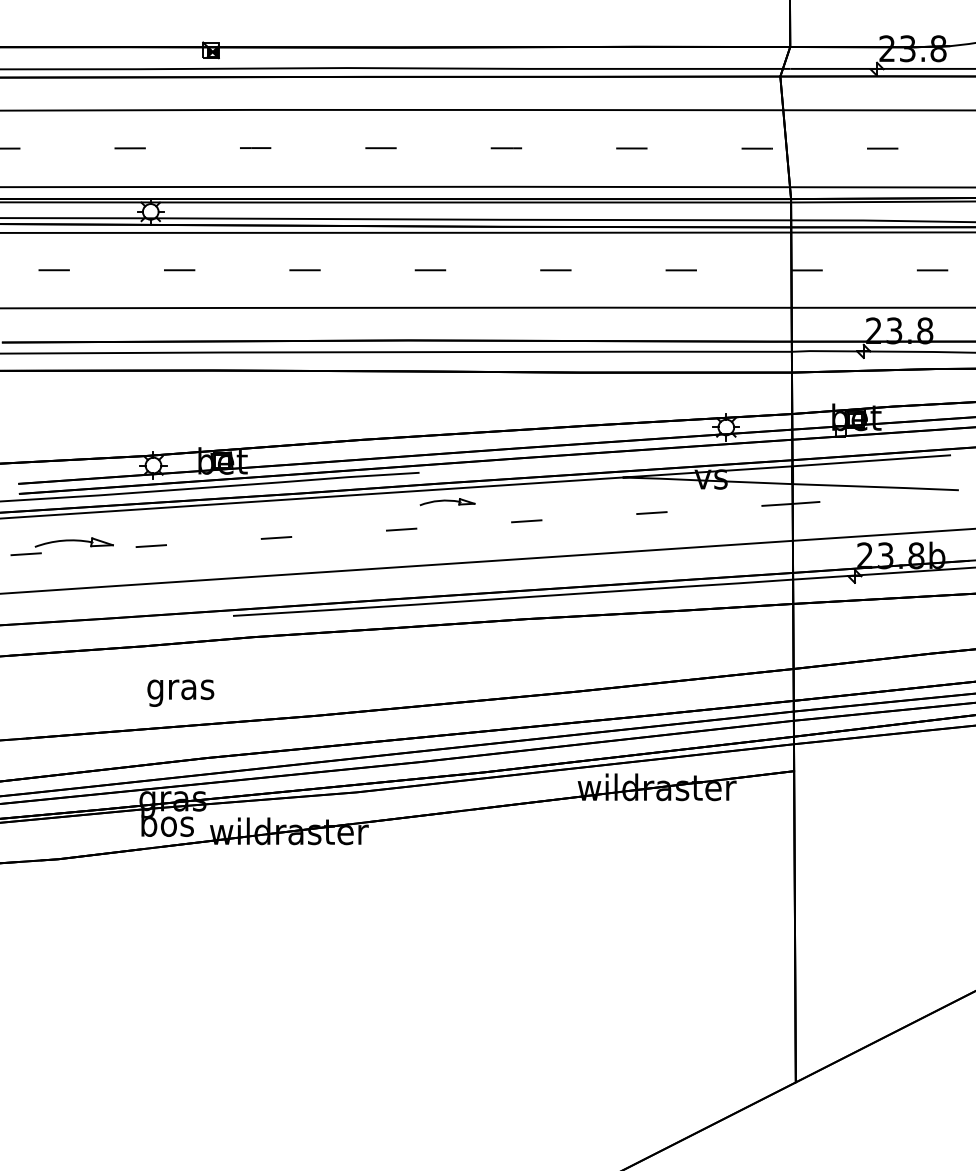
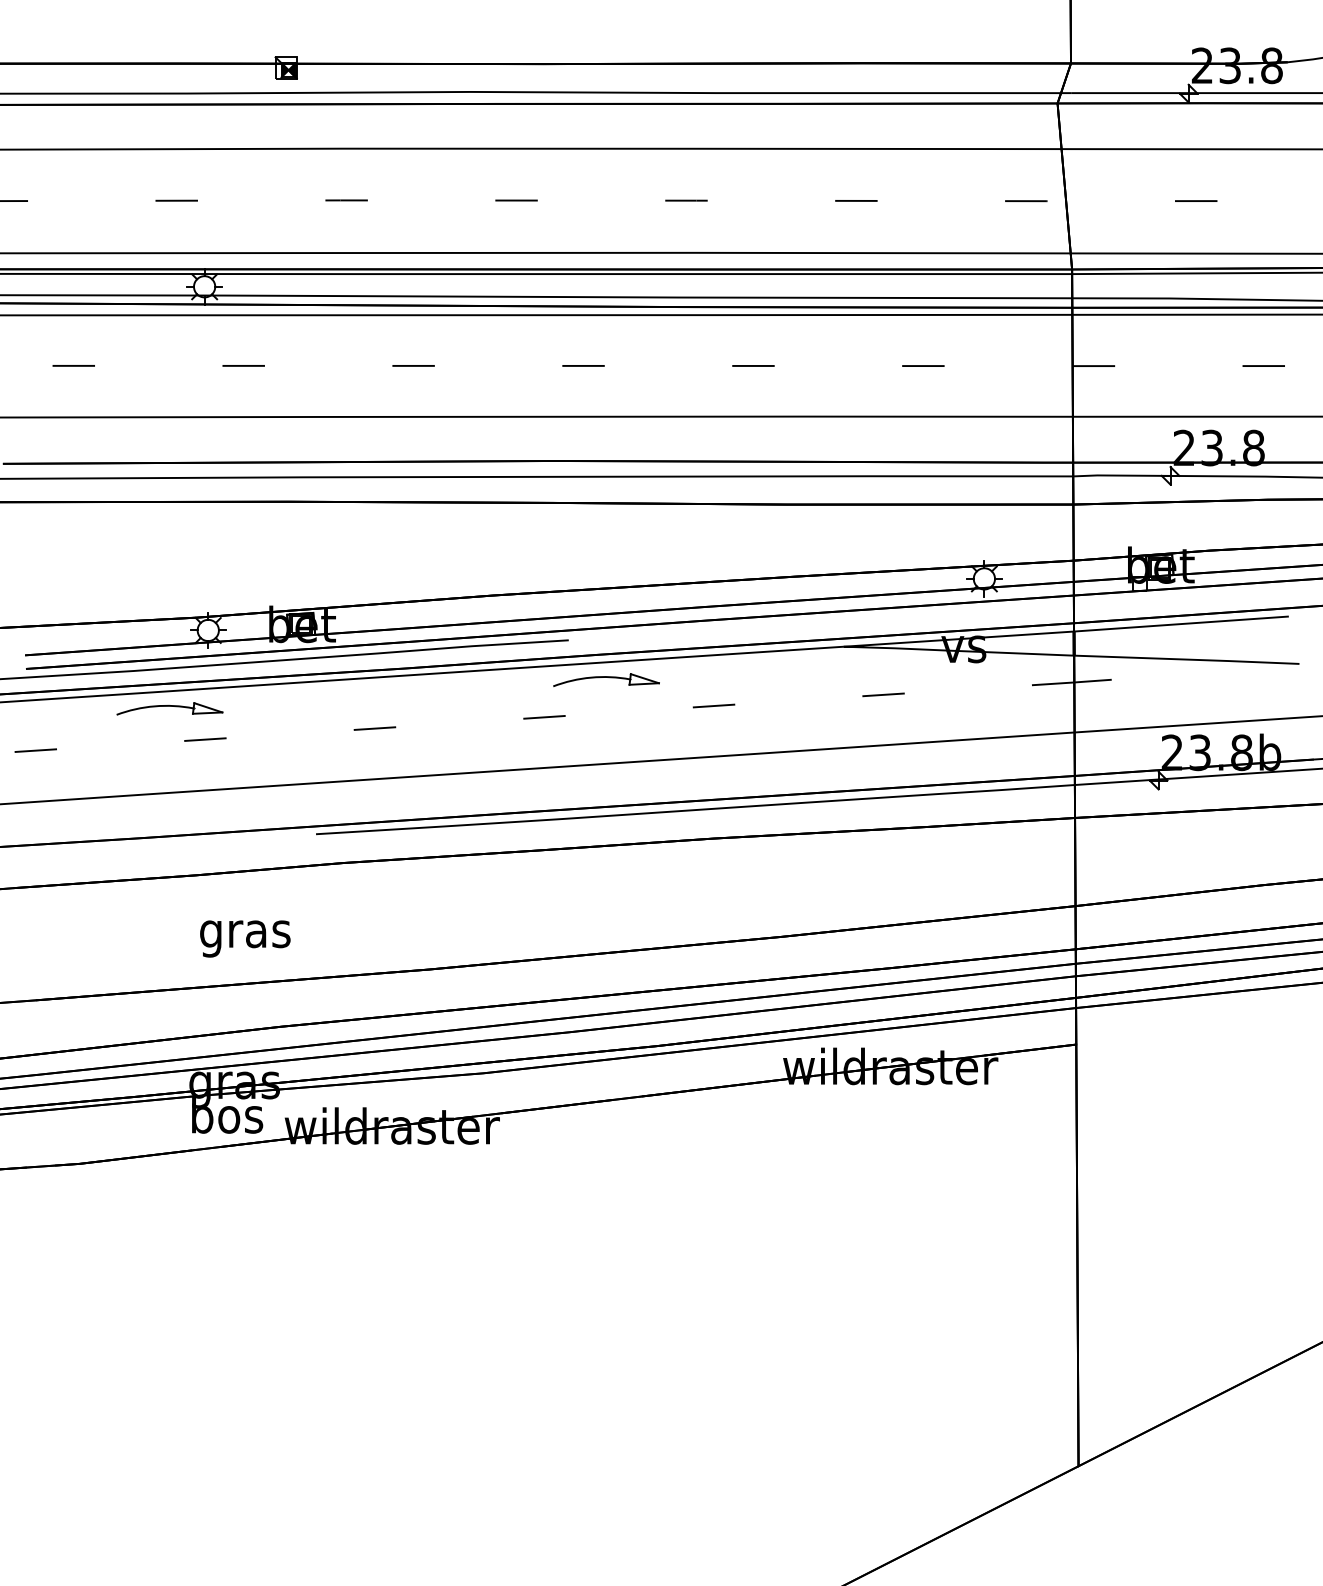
part: (447, 501) -> (606, 679), size x1.43
part: (73, 542) -> (169, 708), moved

